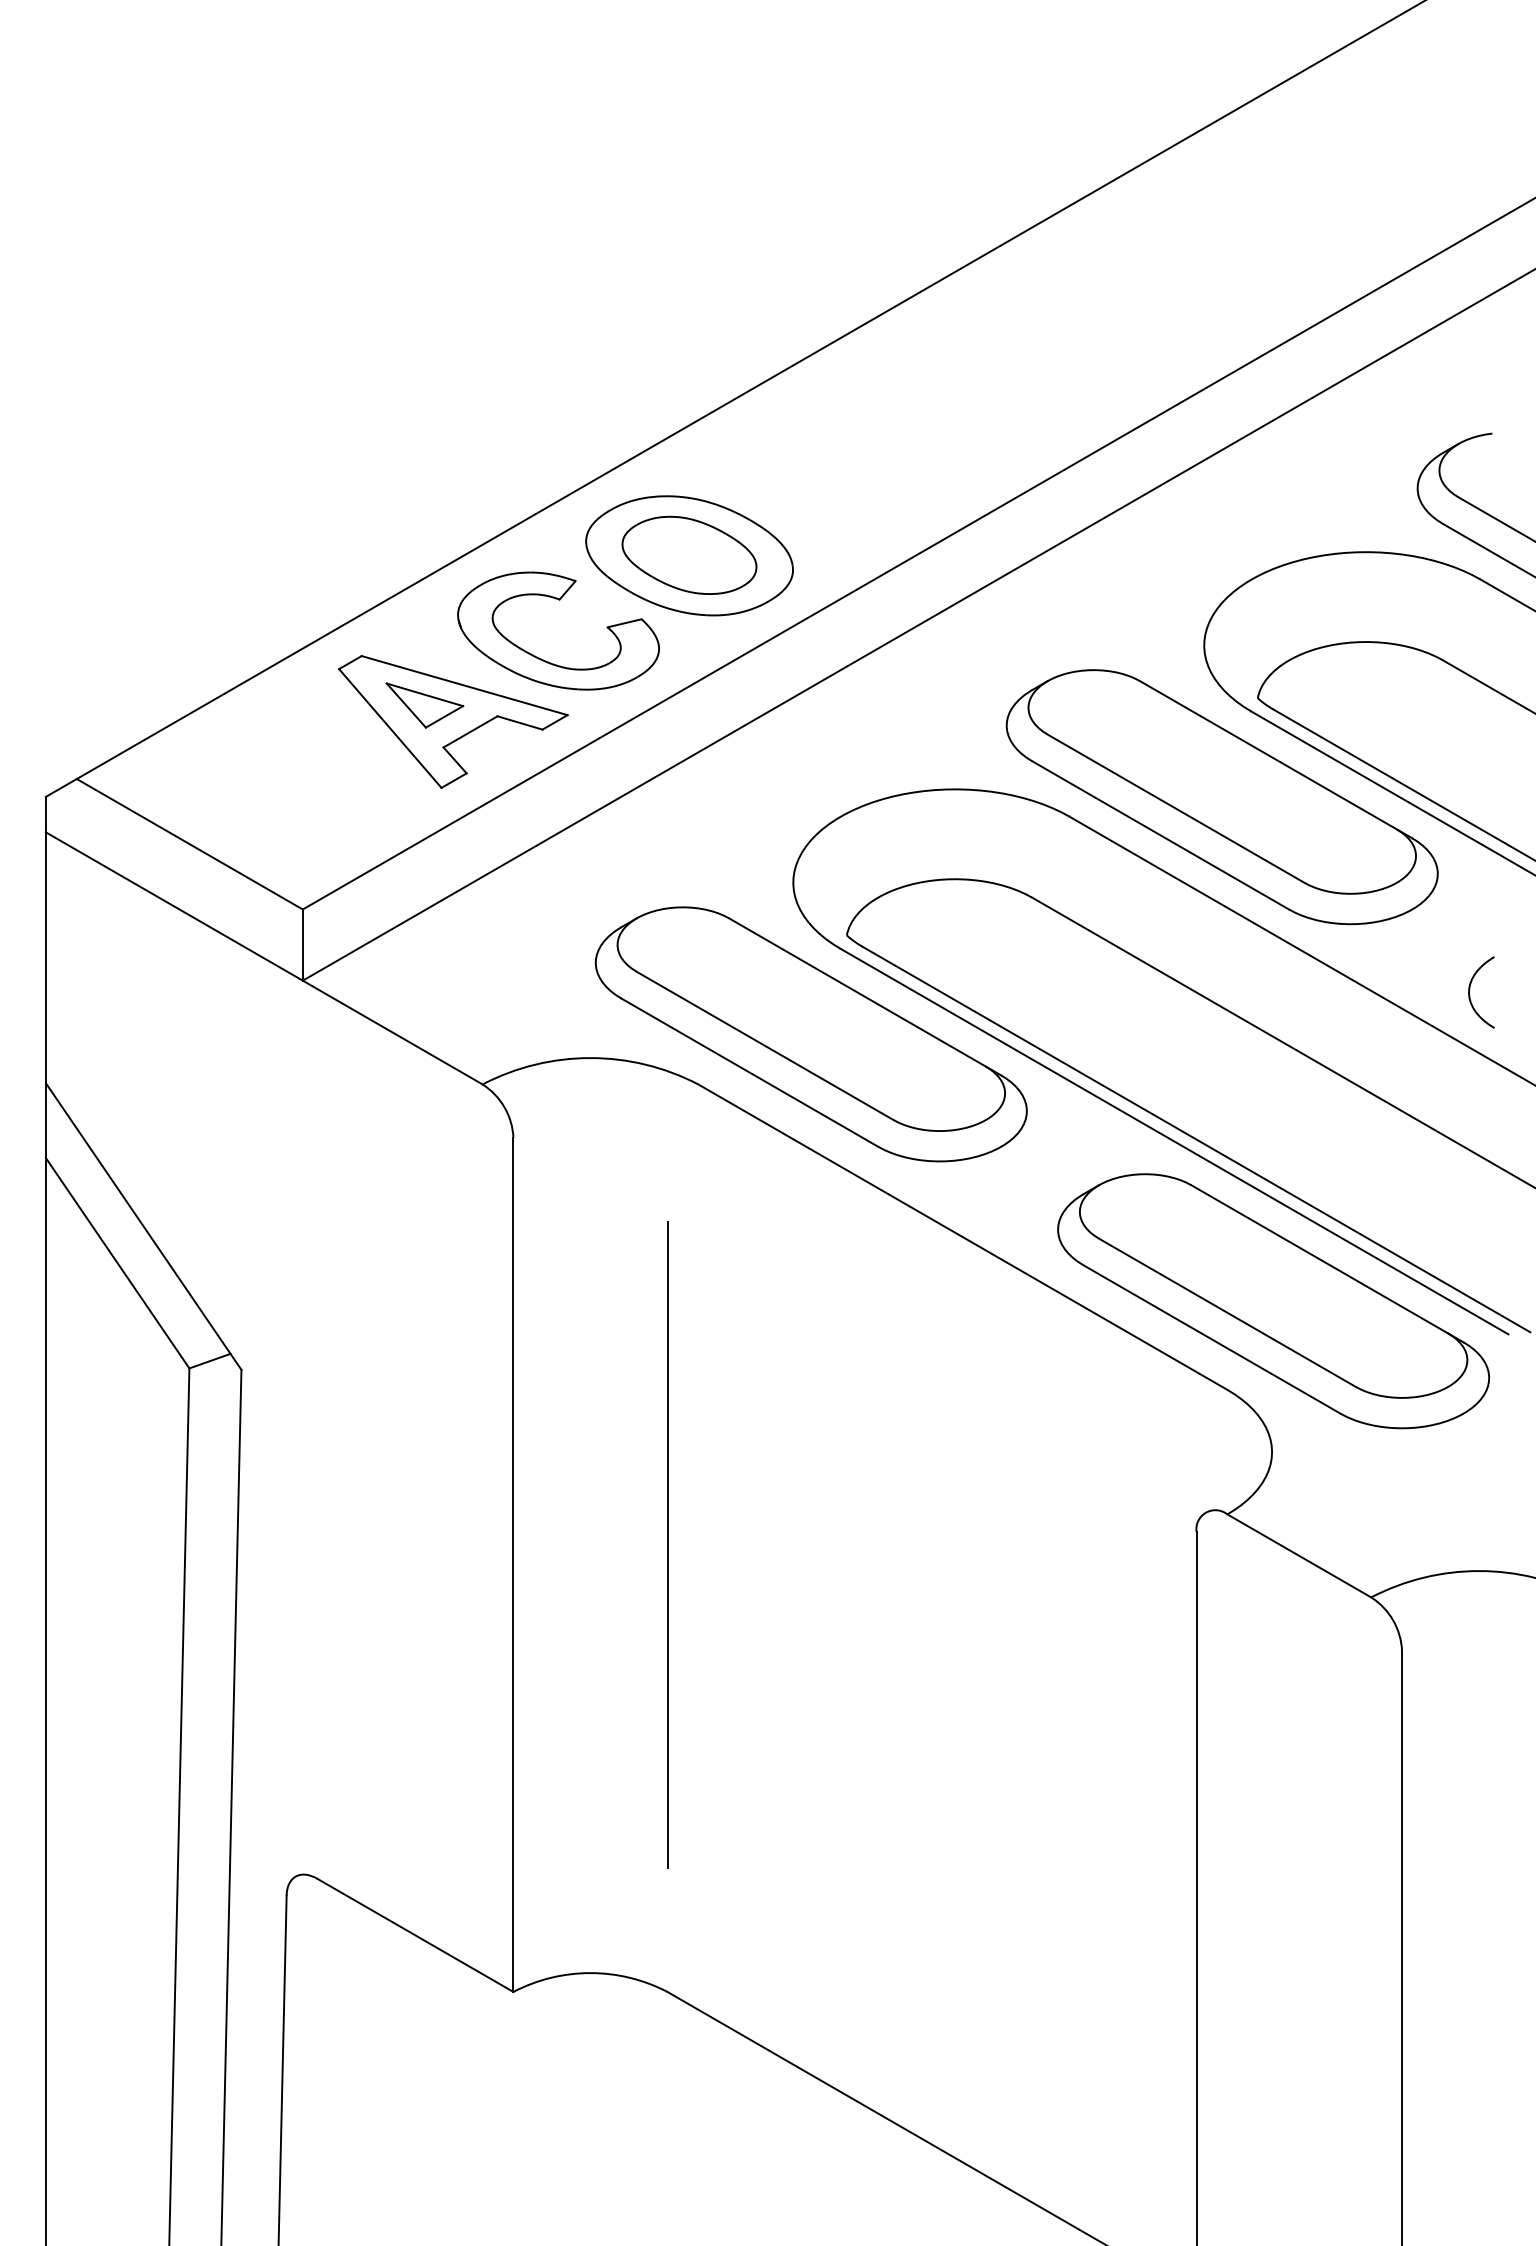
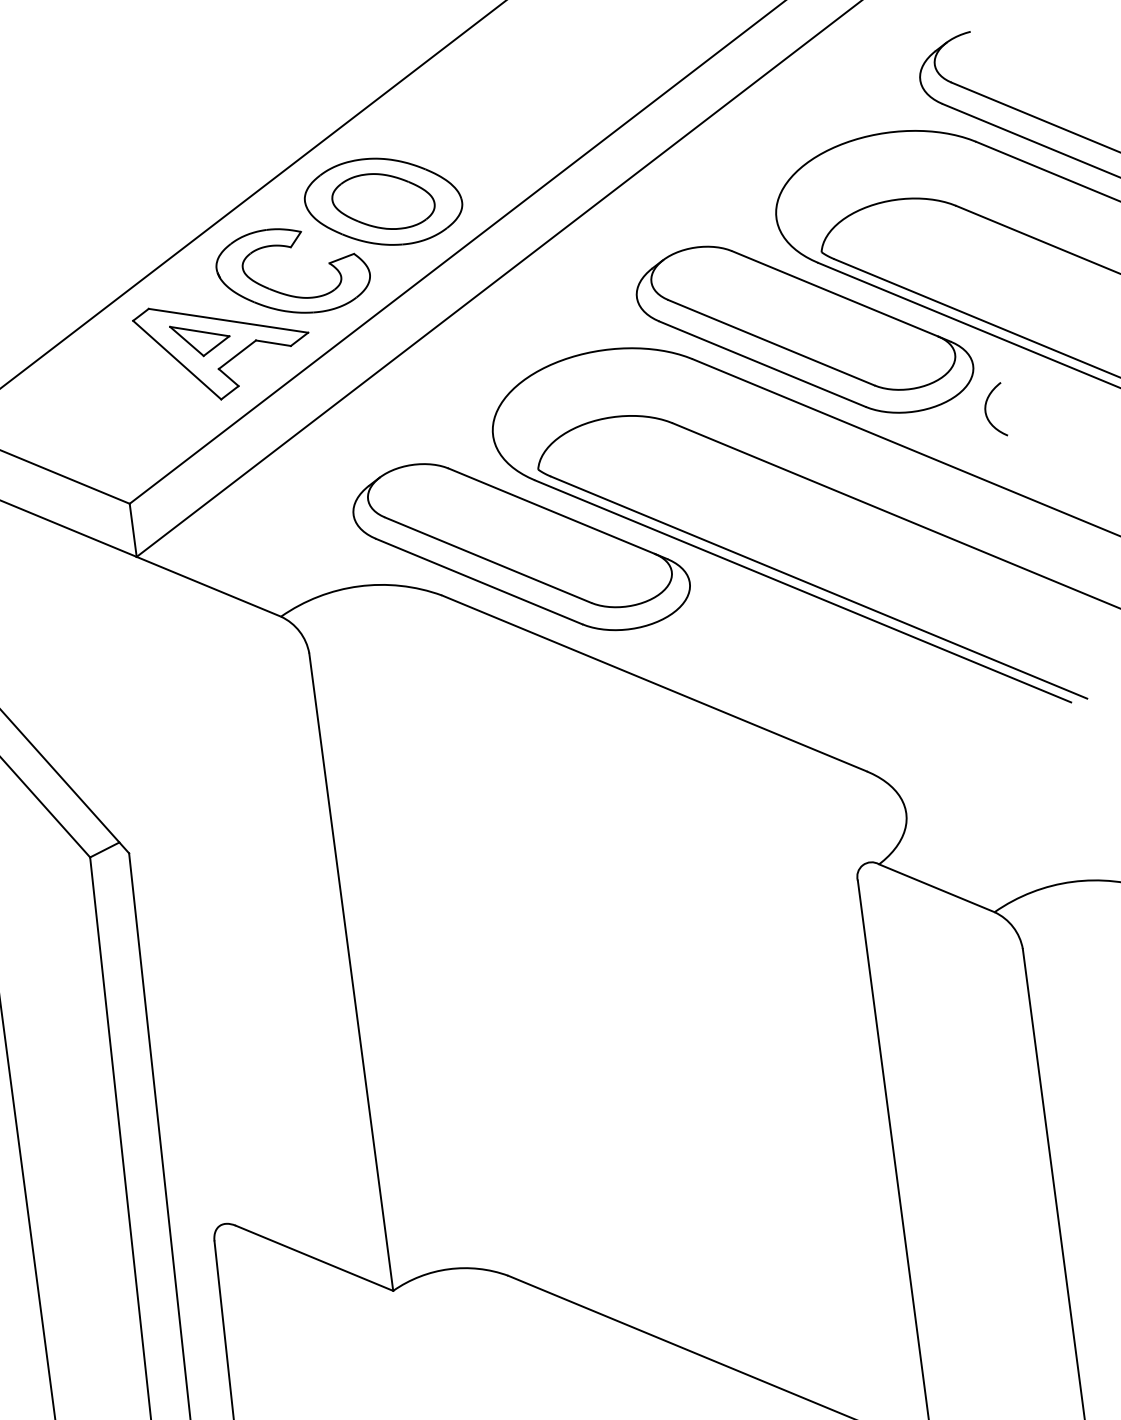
curve: (1470, 989) -> (986, 409), moved
part: (1273, 1301) -> (892, 700), removed
line: (667, 1544) -> (464, 941), removed

